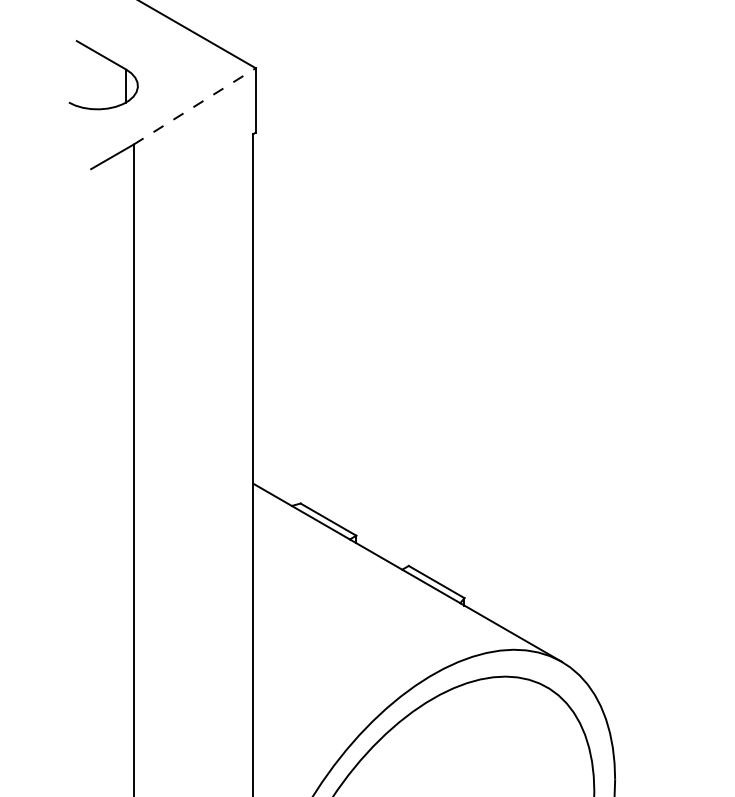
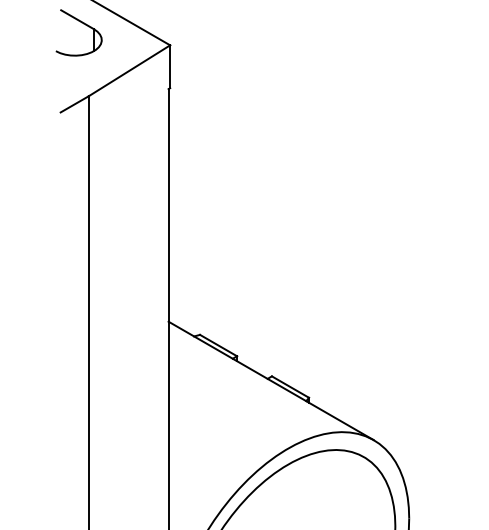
part: (110, 62) -> (83, 24), moved
line: (194, 106) -> (129, 70), dashed -> solid

